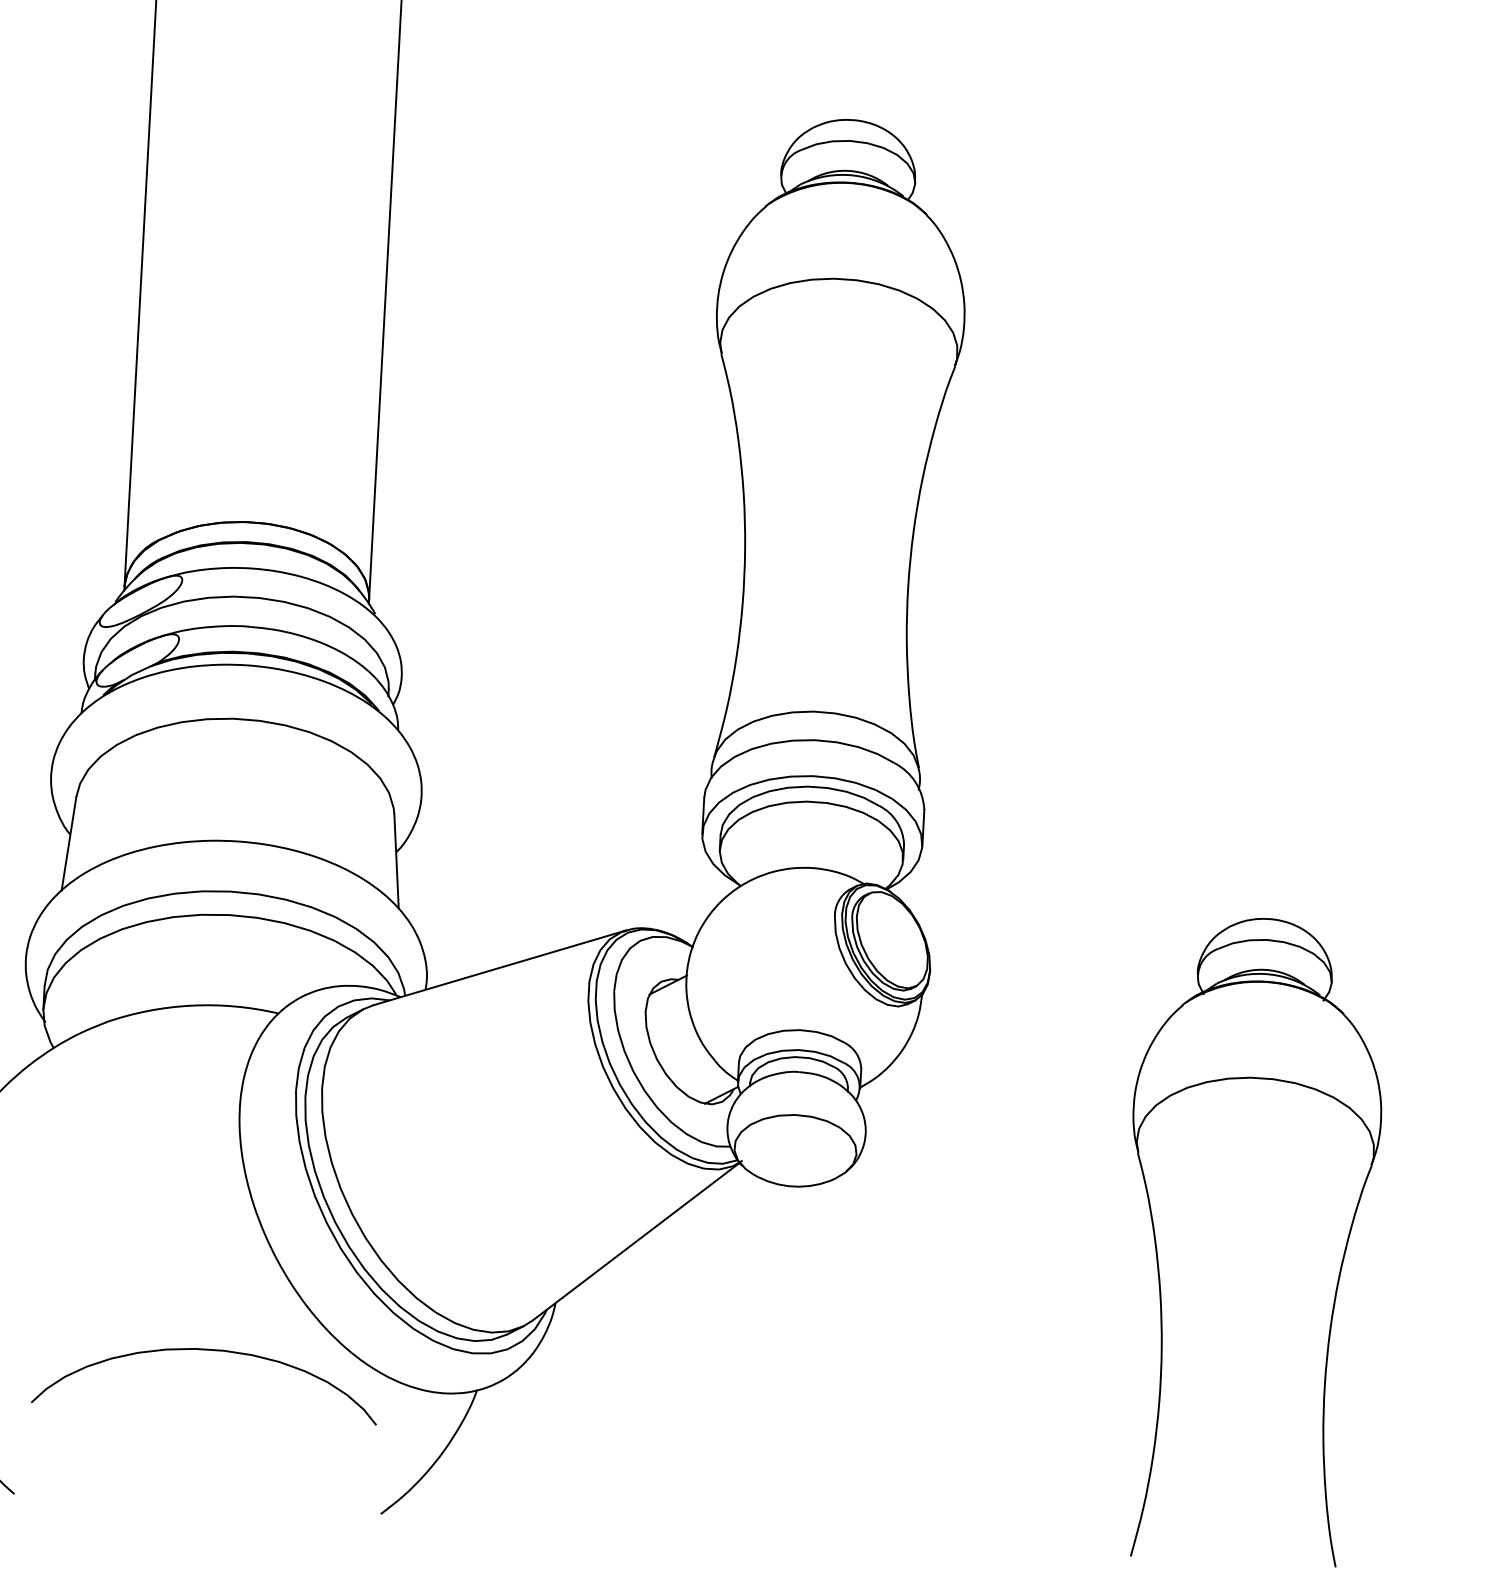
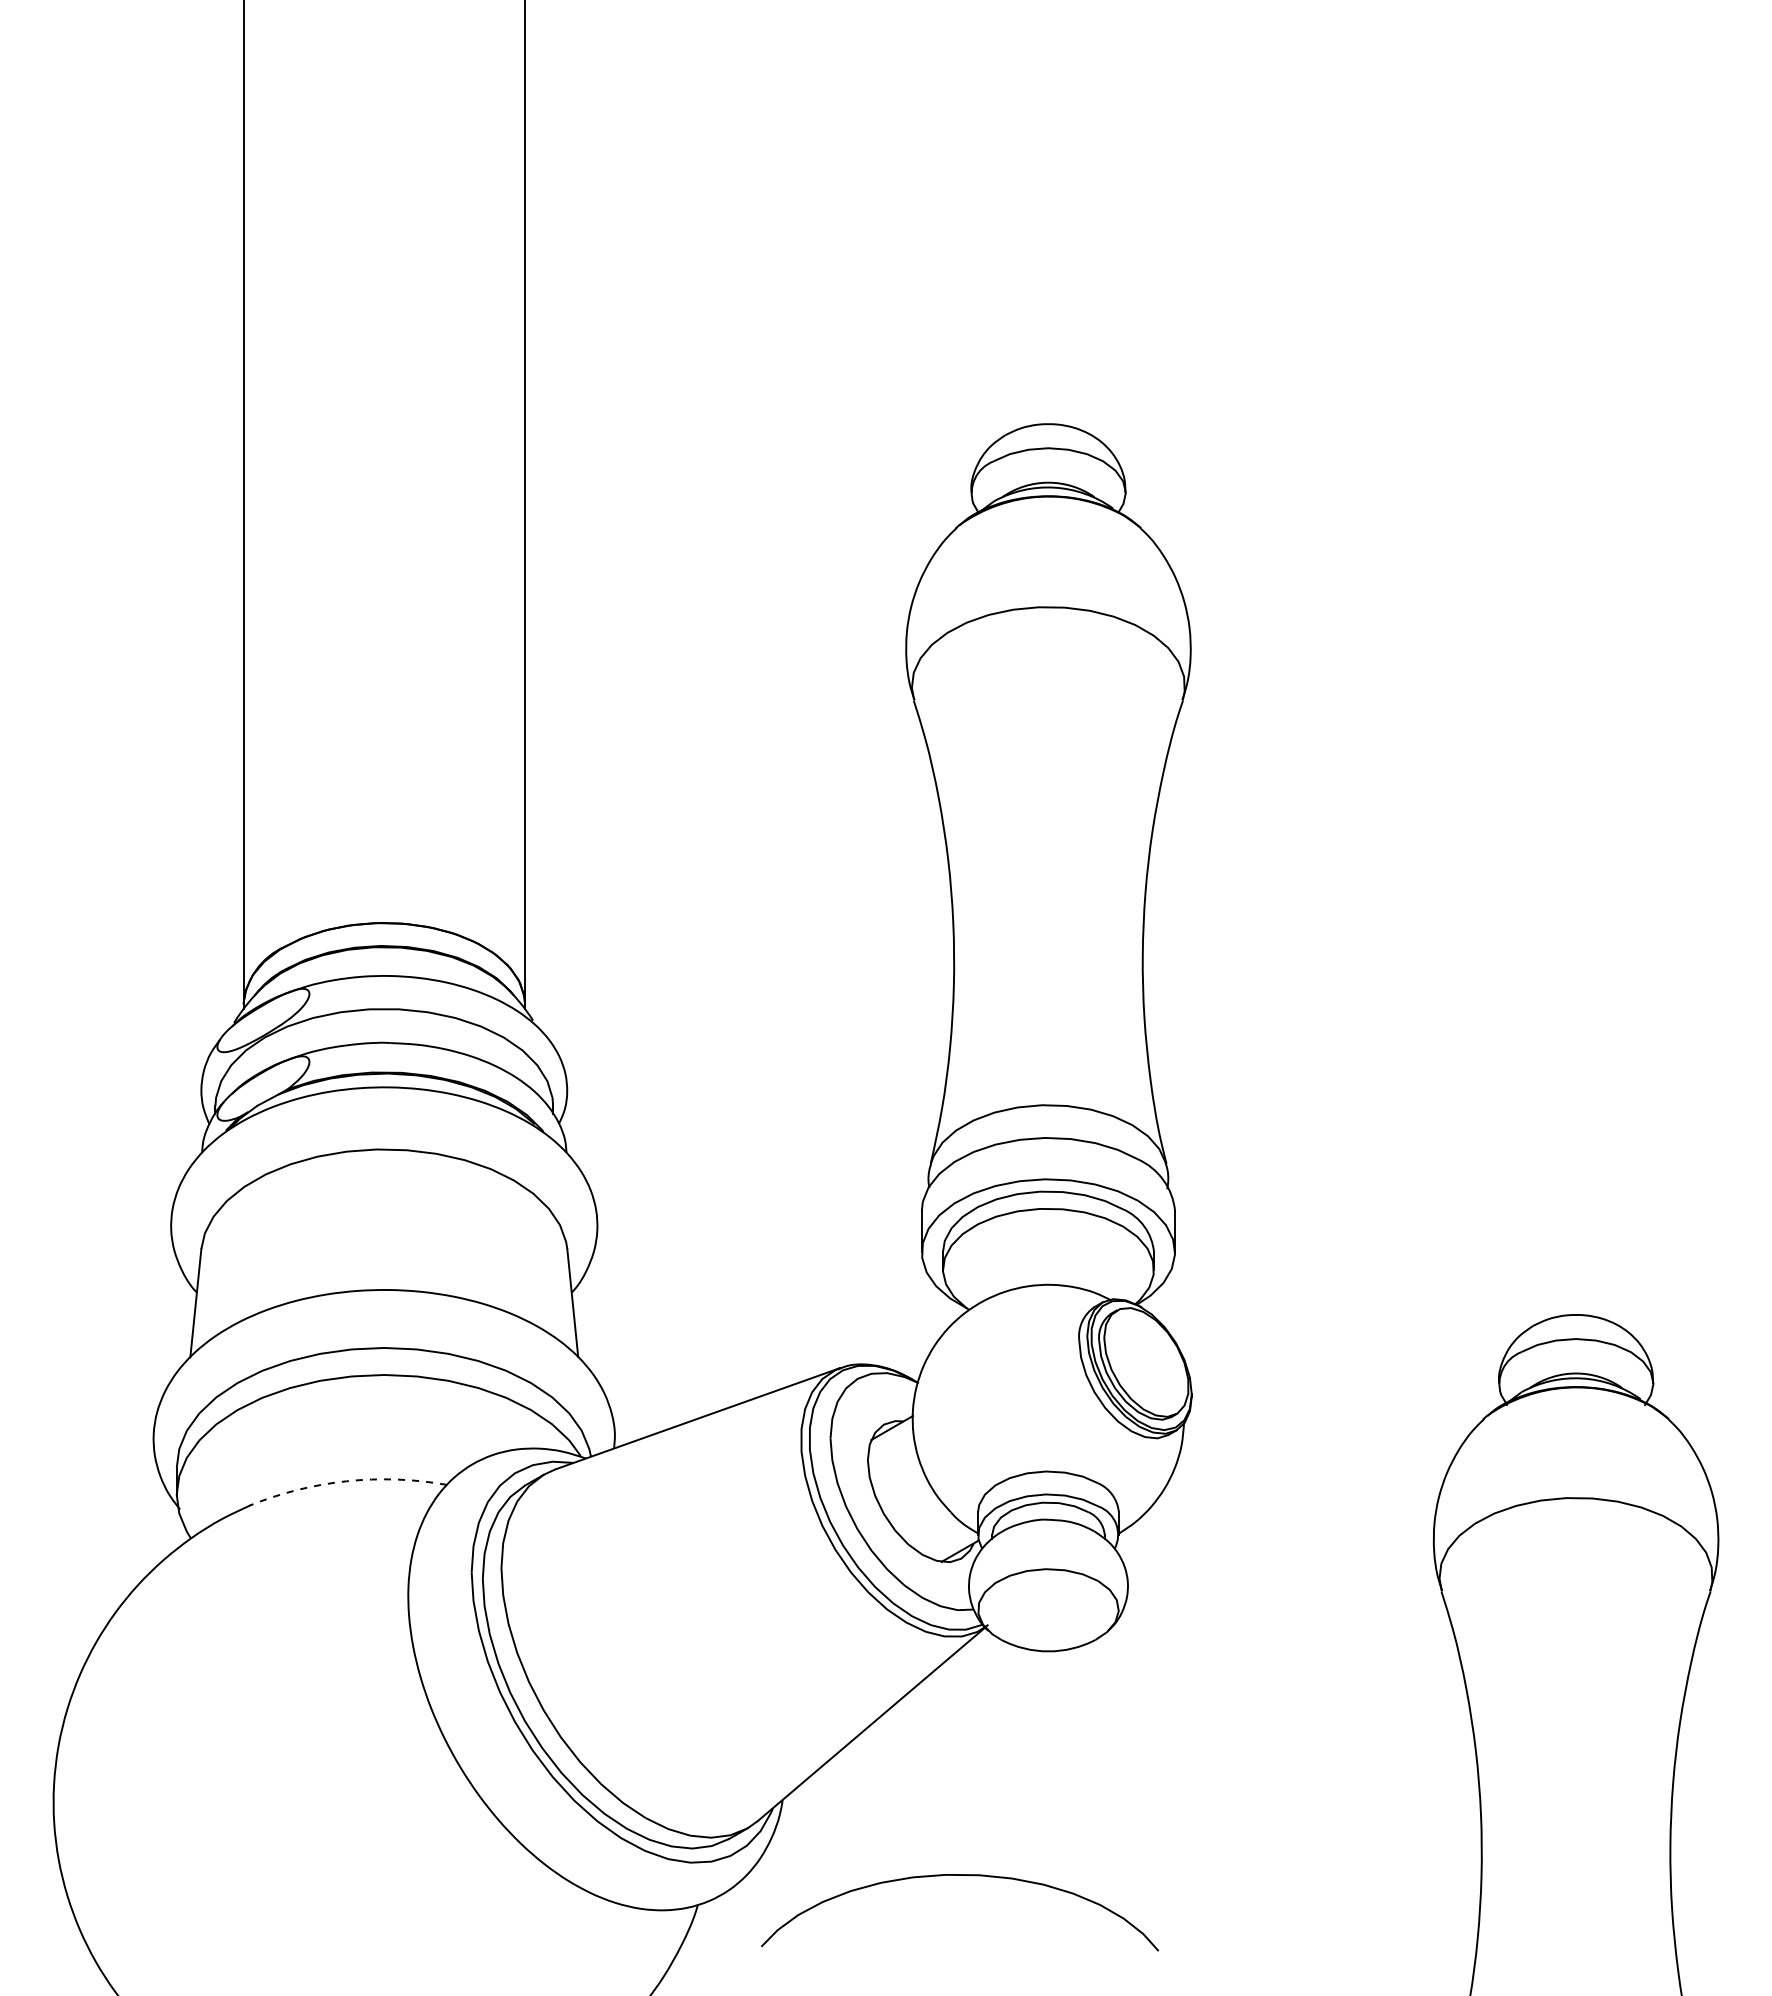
arc: (191, 1005) -> (346, 1481), solid -> dashed
curve: (207, 1350) -> (960, 1875), moved

